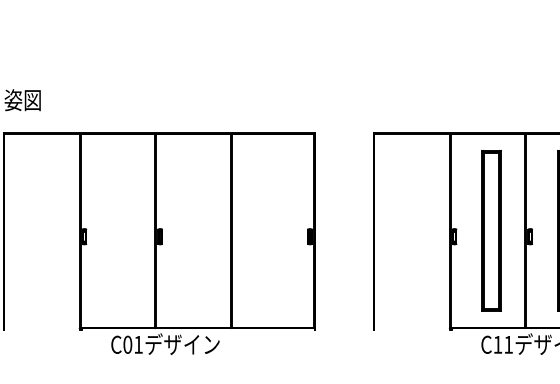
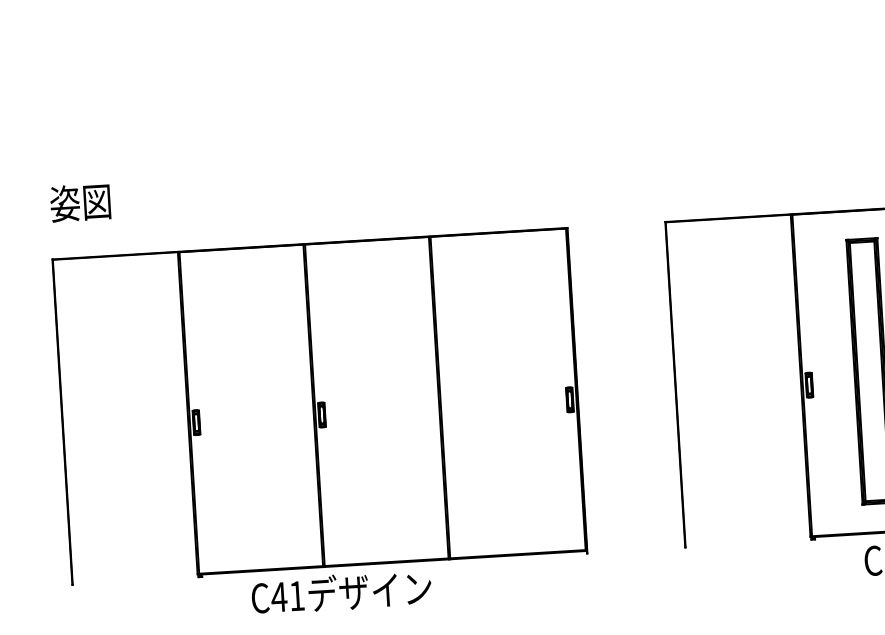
text: (127, 344) -> (278, 596), C01 -> C41

